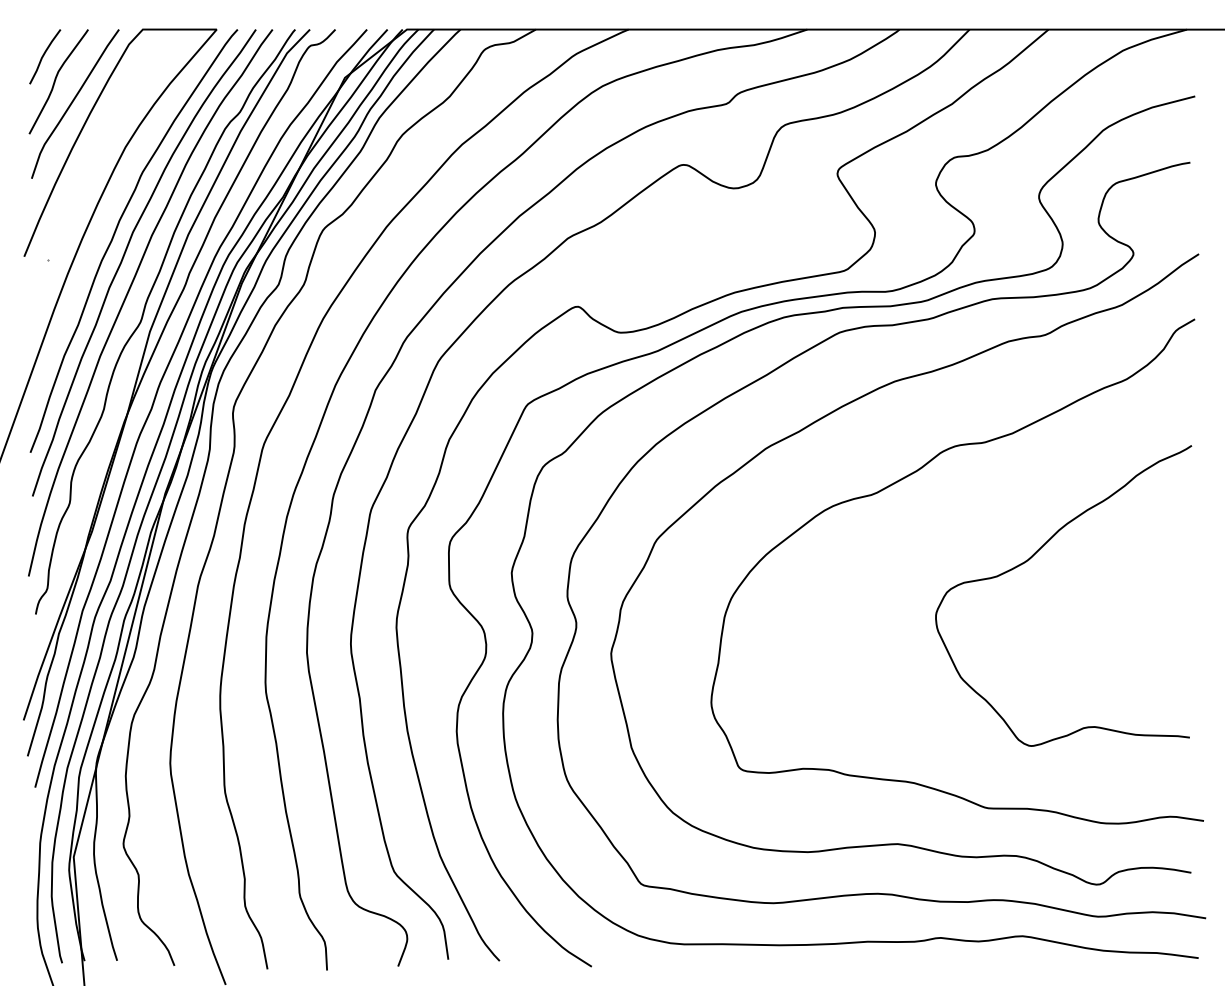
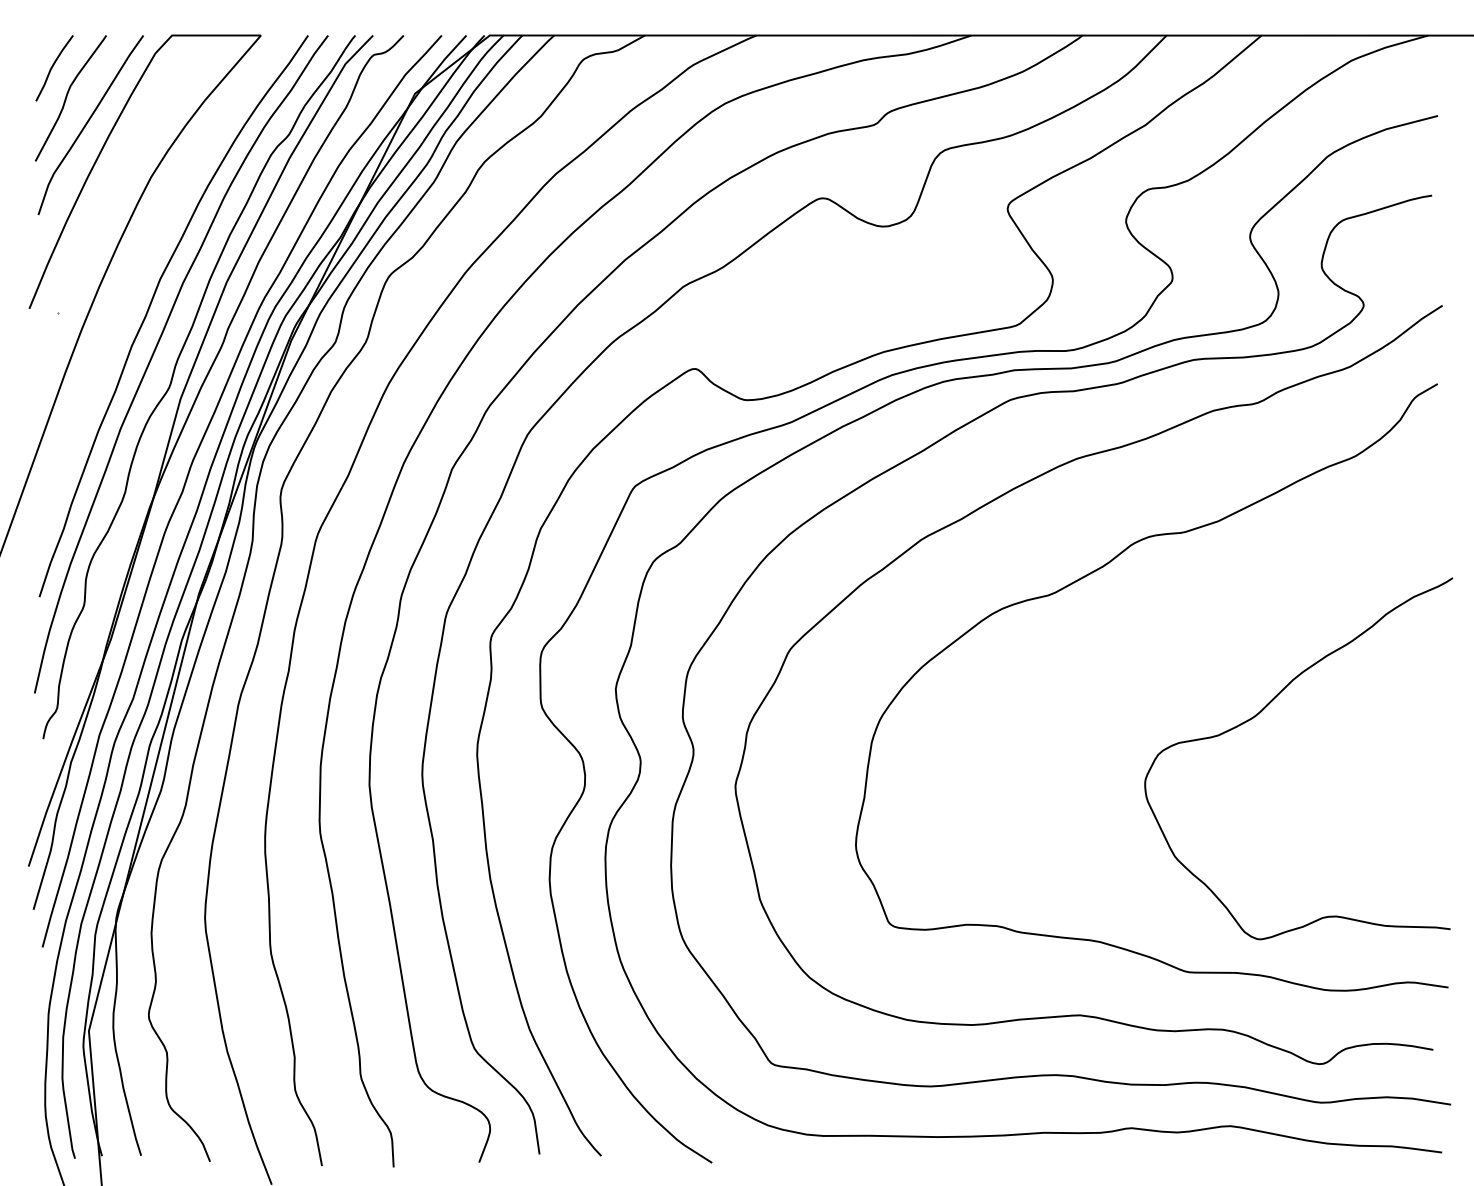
curve: (114, 234) -> (138, 282), removed
curve: (1031, 558) -> (1260, 713), moved

